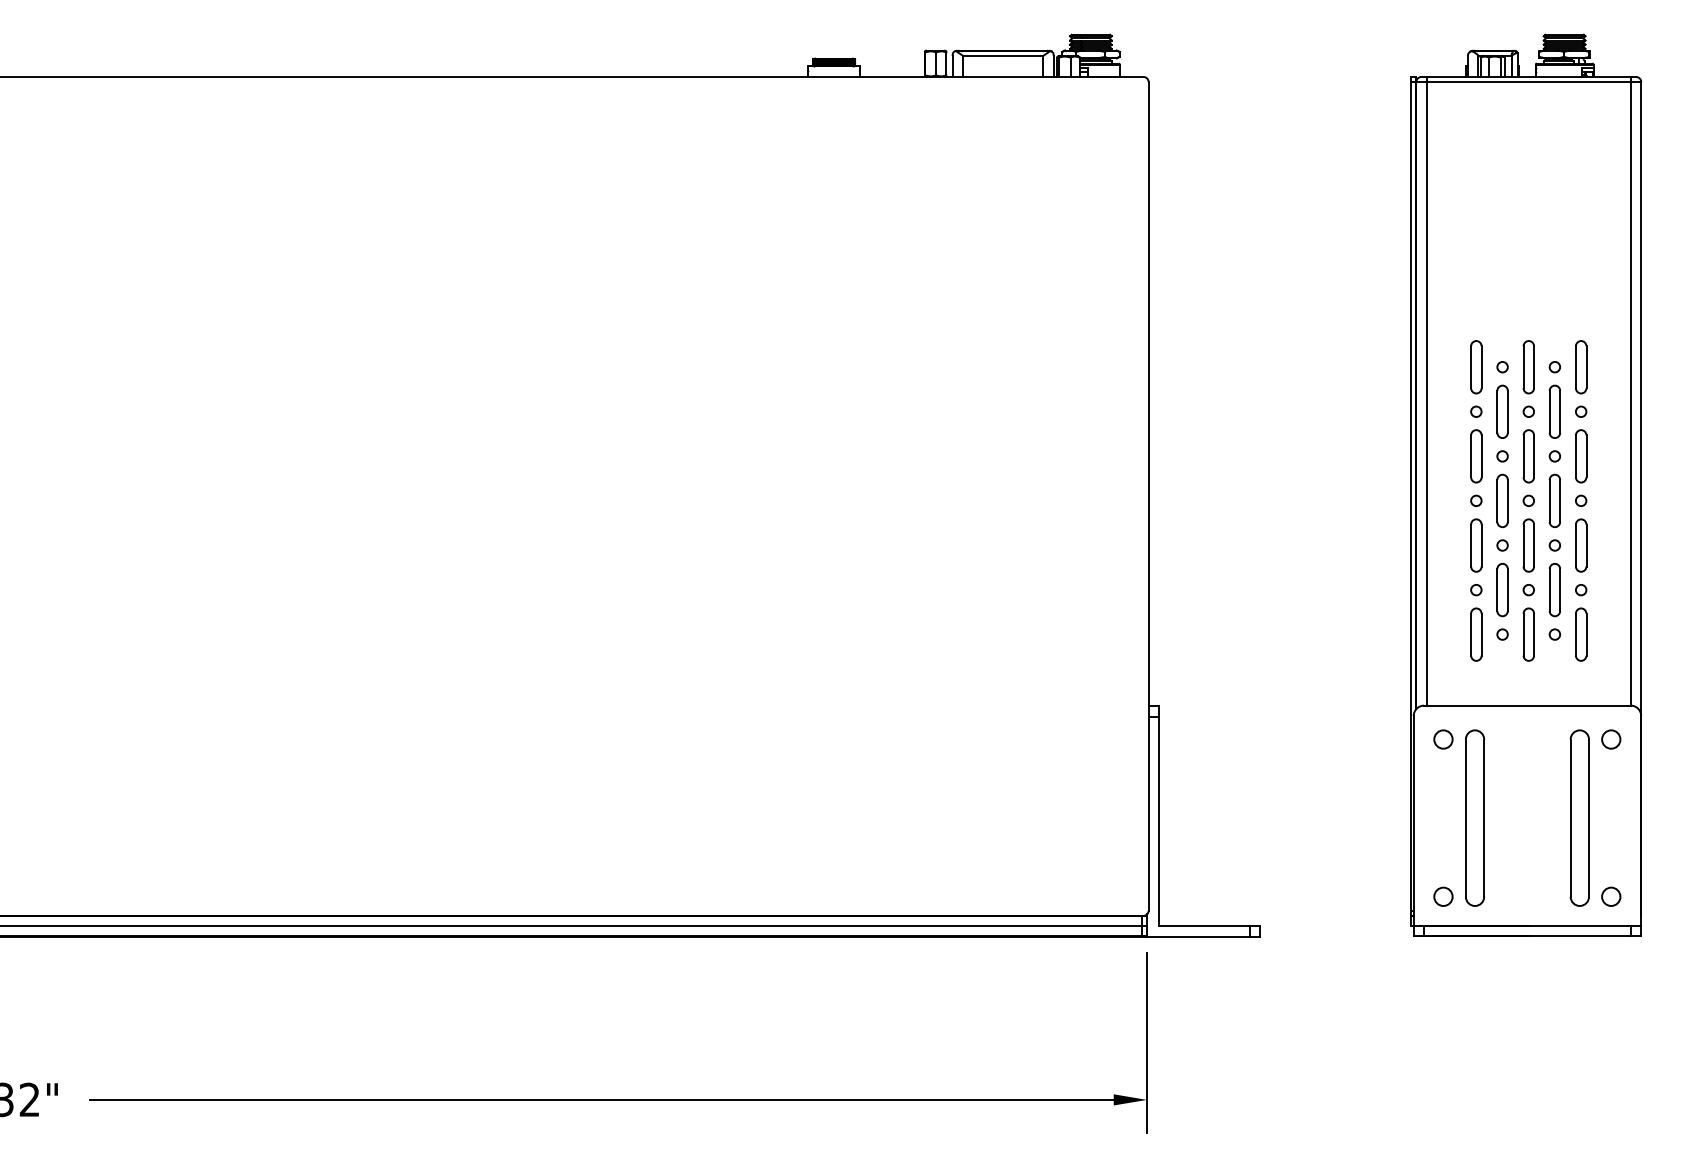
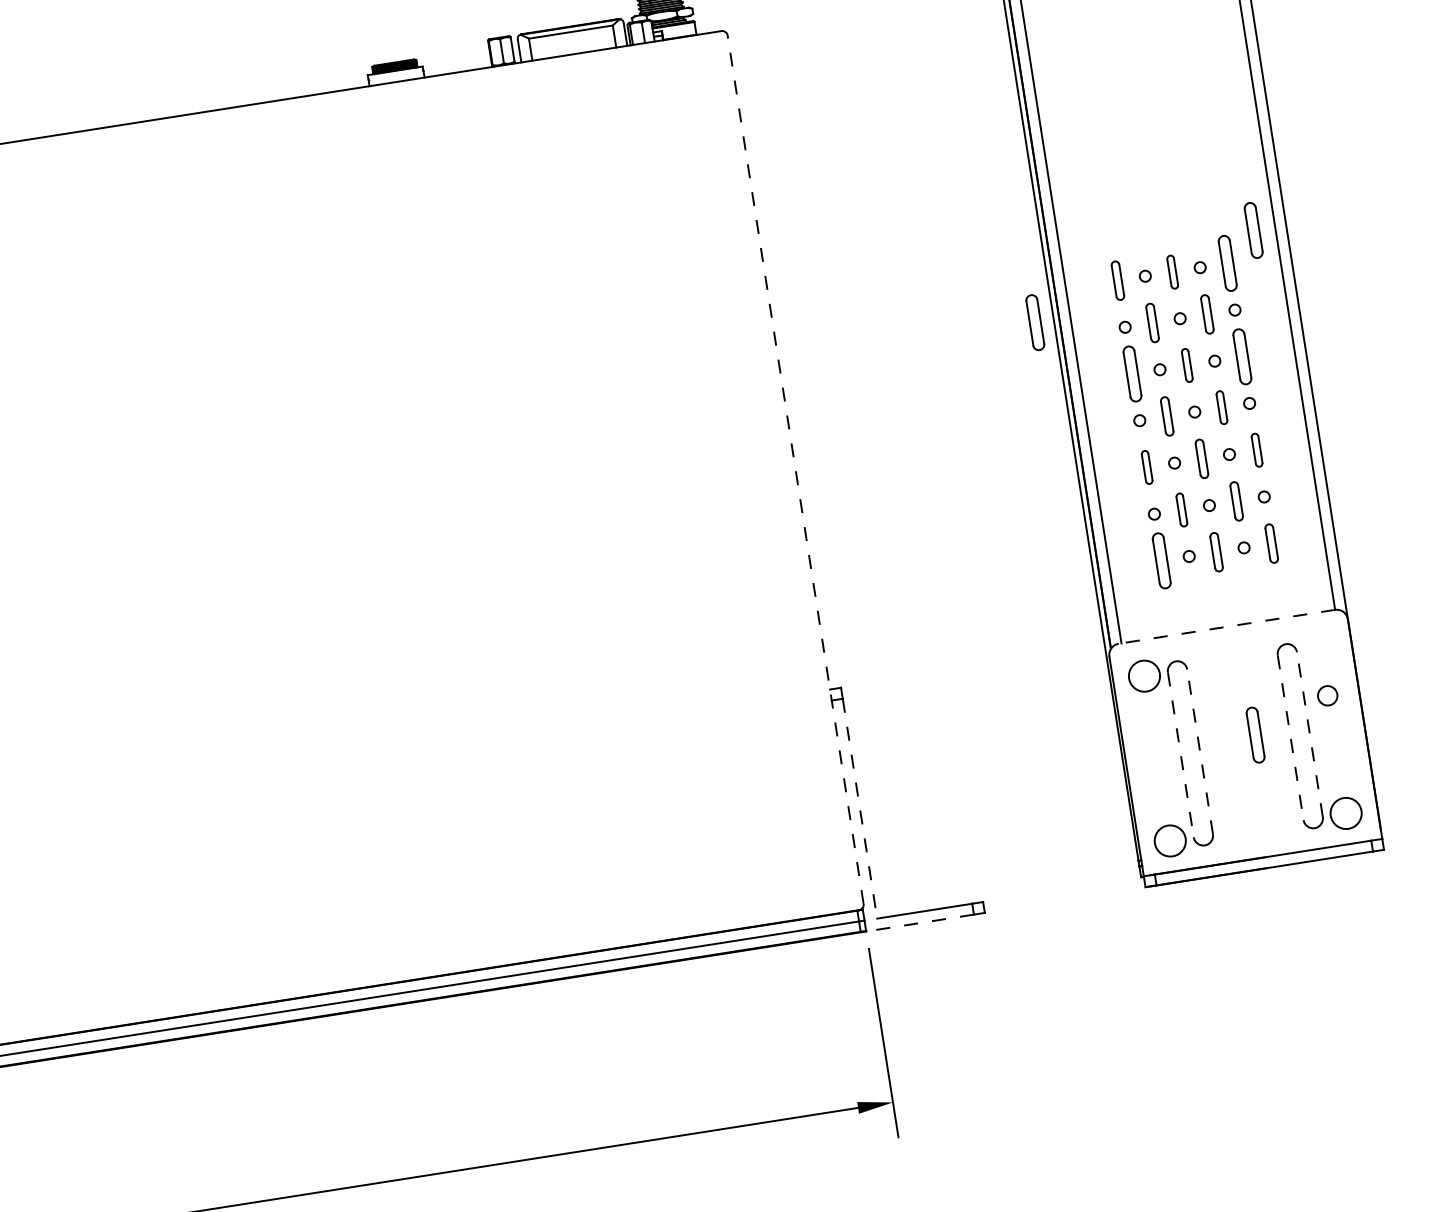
part: (1610, 340) -> (1254, 230), added
part: (1476, 367) -> (1118, 280), size x0.7
part: (1528, 367) -> (1172, 272), size x0.6
part: (1393, 394) -> (1035, 322), added
part: (1502, 411) -> (1152, 322), size x0.7
part: (1554, 411) -> (1207, 314), size x0.7
part: (1528, 456) -> (1187, 365), size x0.6
line: (1148, 495) -> (795, 468), solid -> dashed
part: (1502, 500) -> (1167, 415), size x0.7
part: (1554, 500) -> (1221, 407), size x0.6
part: (1476, 545) -> (1147, 467), size x0.6
part: (1528, 545) -> (1201, 458), size x0.7
part: (1581, 545) -> (1257, 450), size x0.6
part: (1502, 590) -> (1181, 510), size x0.6
part: (1554, 590) -> (1236, 501), size x0.7
part: (1528, 634) -> (1216, 552), size x0.7
part: (1581, 634) -> (1271, 543), size x0.7
line: (1526, 705) -> (1225, 626), solid -> dashed
circle: (1443, 739) -> (1144, 676), size x1.6
circle: (1611, 739) -> (1327, 695), moved
part: (1538, 810) -> (1255, 734), added
line: (1465, 818) -> (1180, 755), solid -> dashed
line: (1484, 818) -> (1200, 752), solid -> dashed
line: (1570, 818) -> (1290, 738), solid -> dashed
line: (1589, 818) -> (1310, 734), solid -> dashed
line: (1159, 821) -> (860, 808), solid -> dashed
circle: (1443, 896) -> (1170, 840), size x1.6
circle: (1611, 896) -> (1346, 813), size x1.6
line: (1199, 936) -> (921, 922), solid -> dashed

